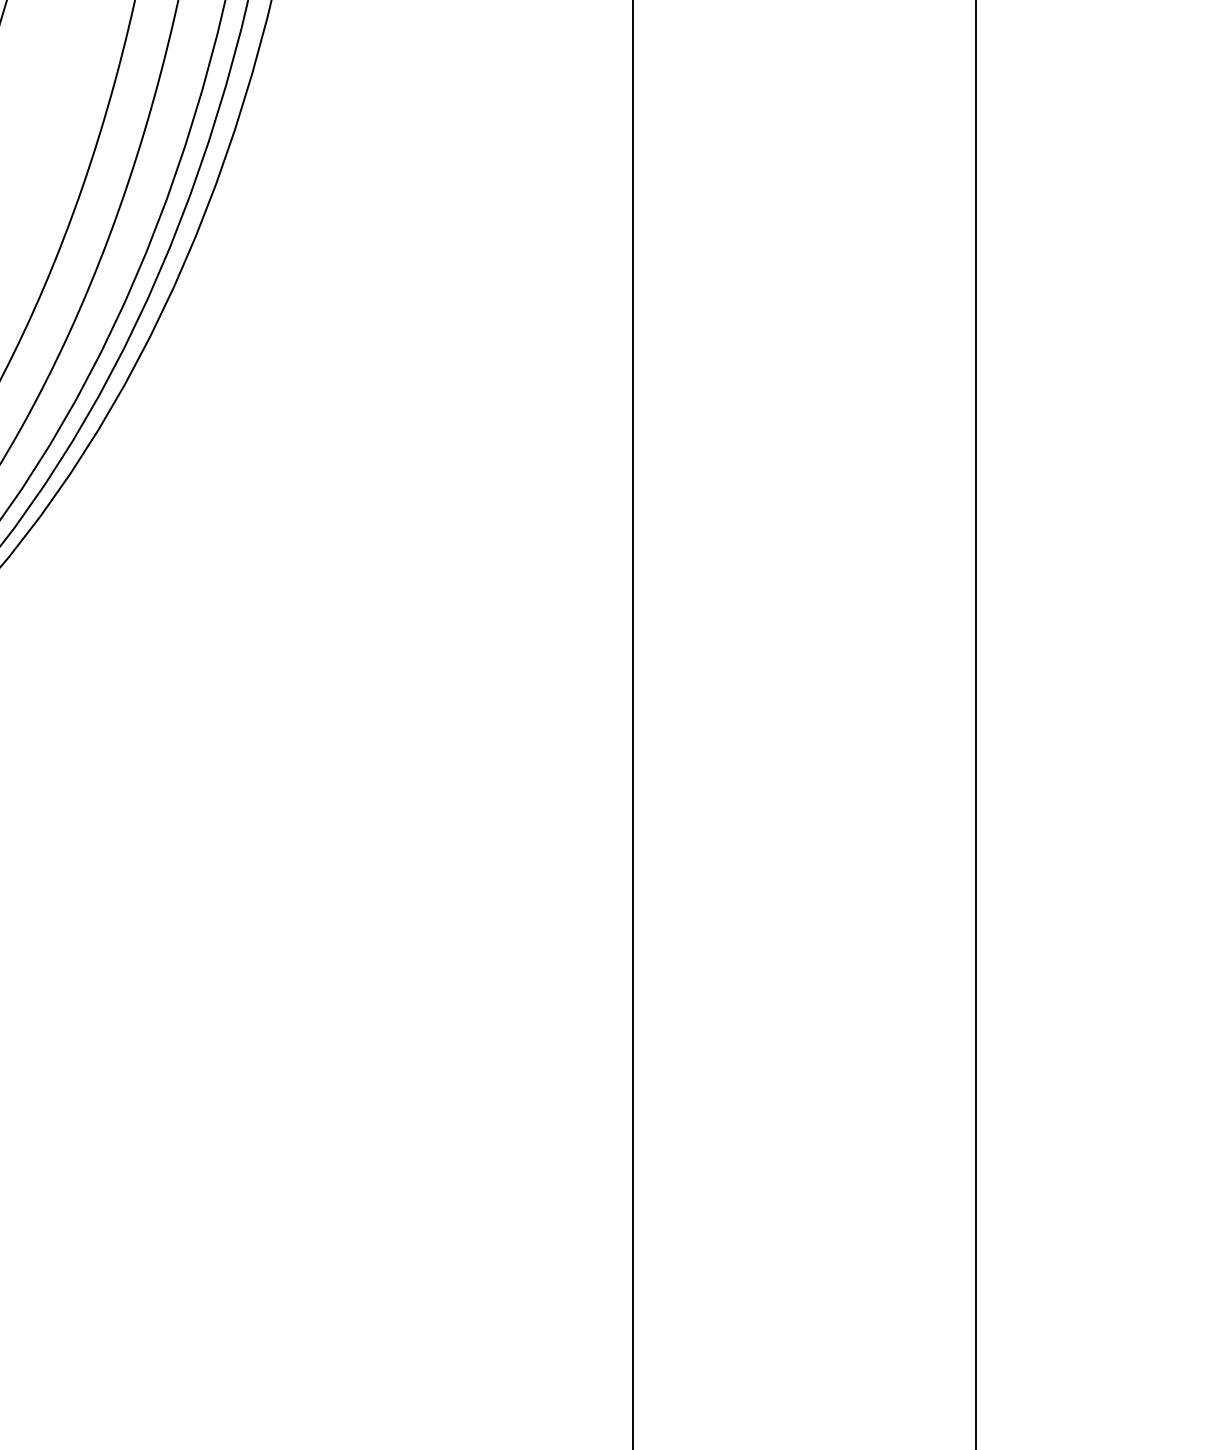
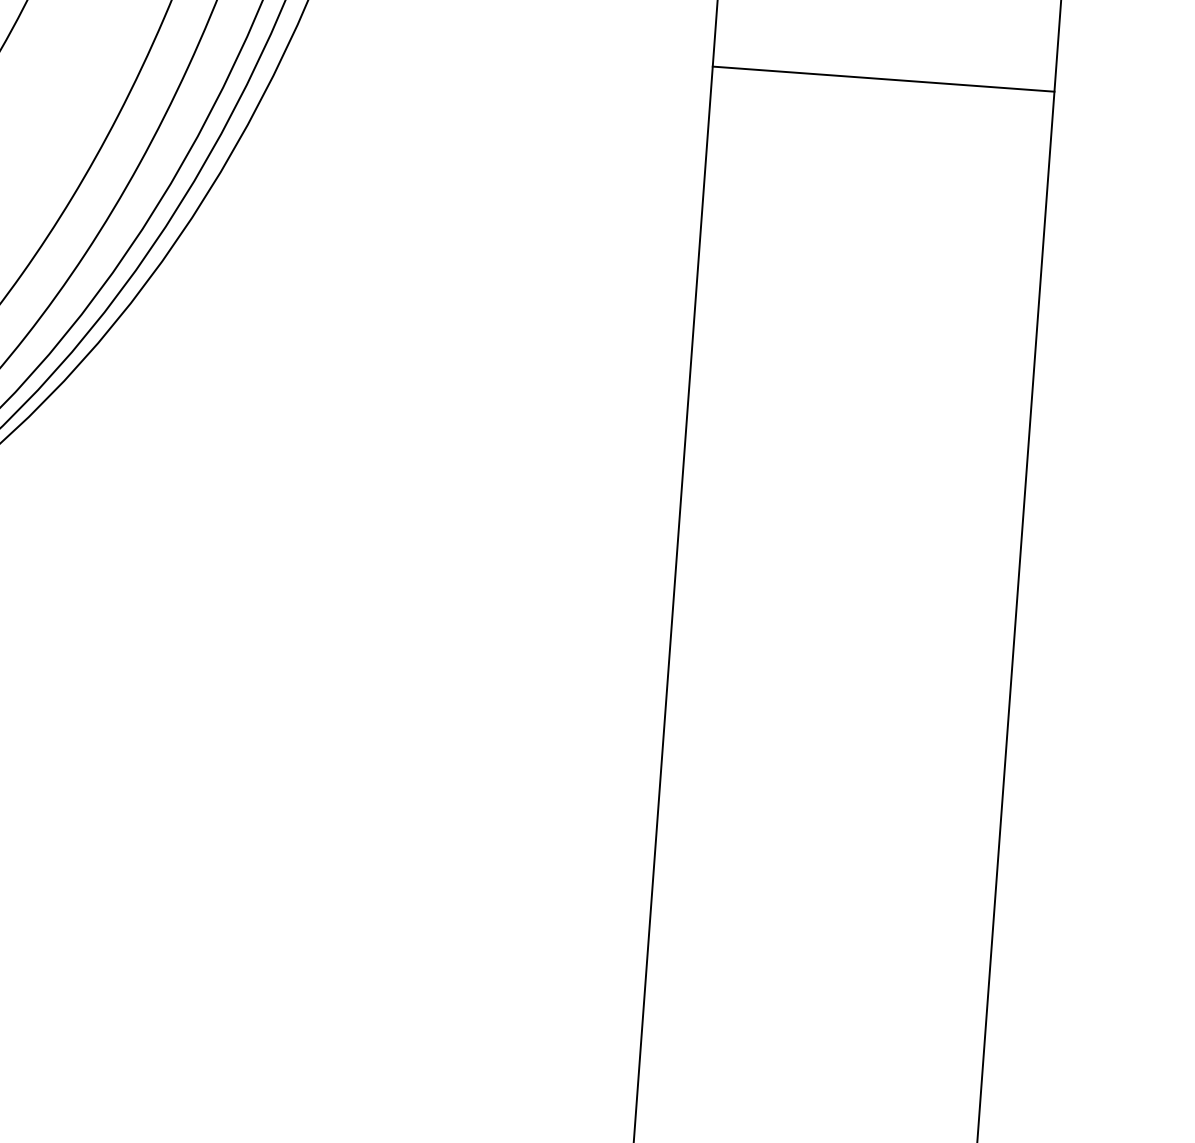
line: (804, 195) -> (883, 79), added

